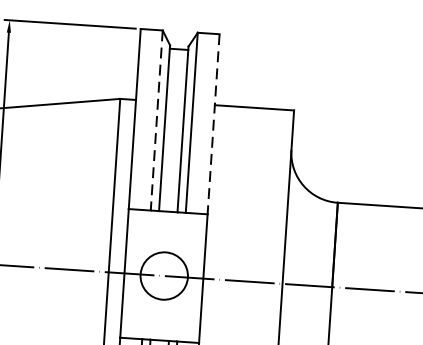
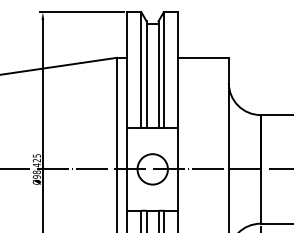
line: (156, 121) -> (141, 70), dashed -> solid
line: (212, 124) -> (177, 70), dashed -> solid

